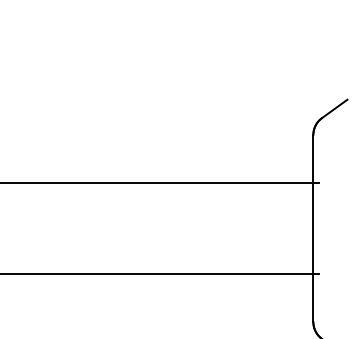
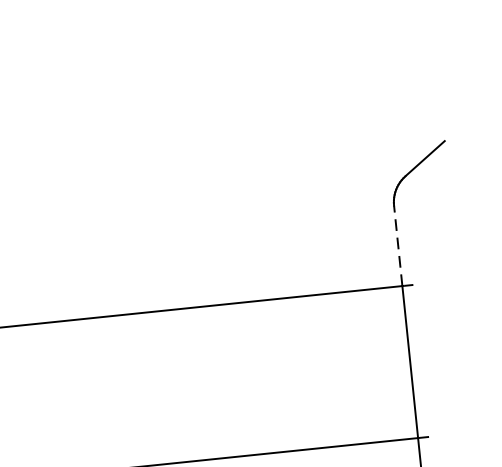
line: (313, 158) -> (398, 245), solid -> dashed

